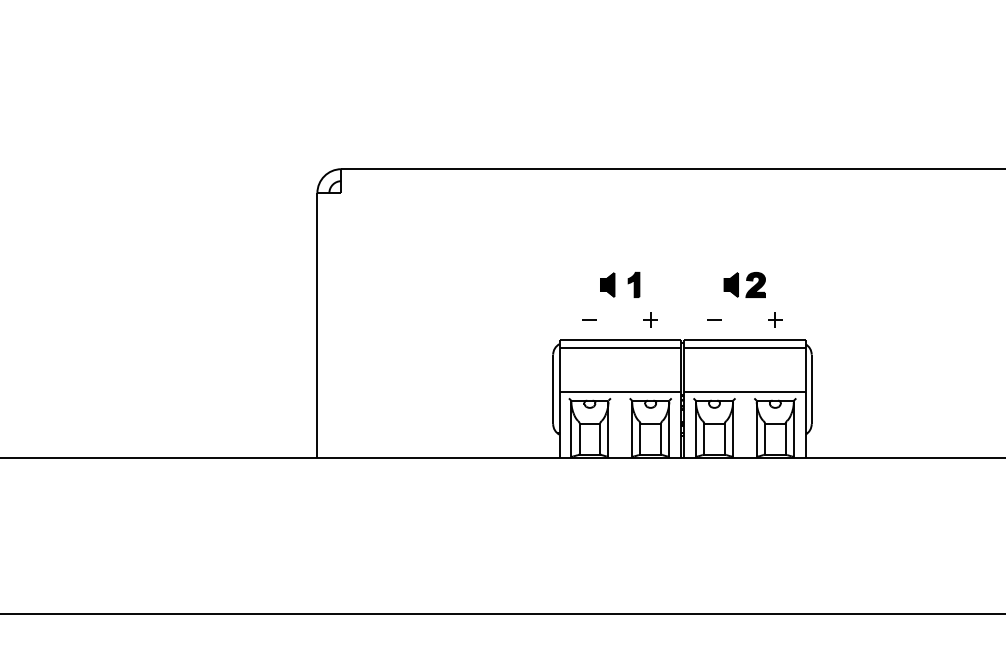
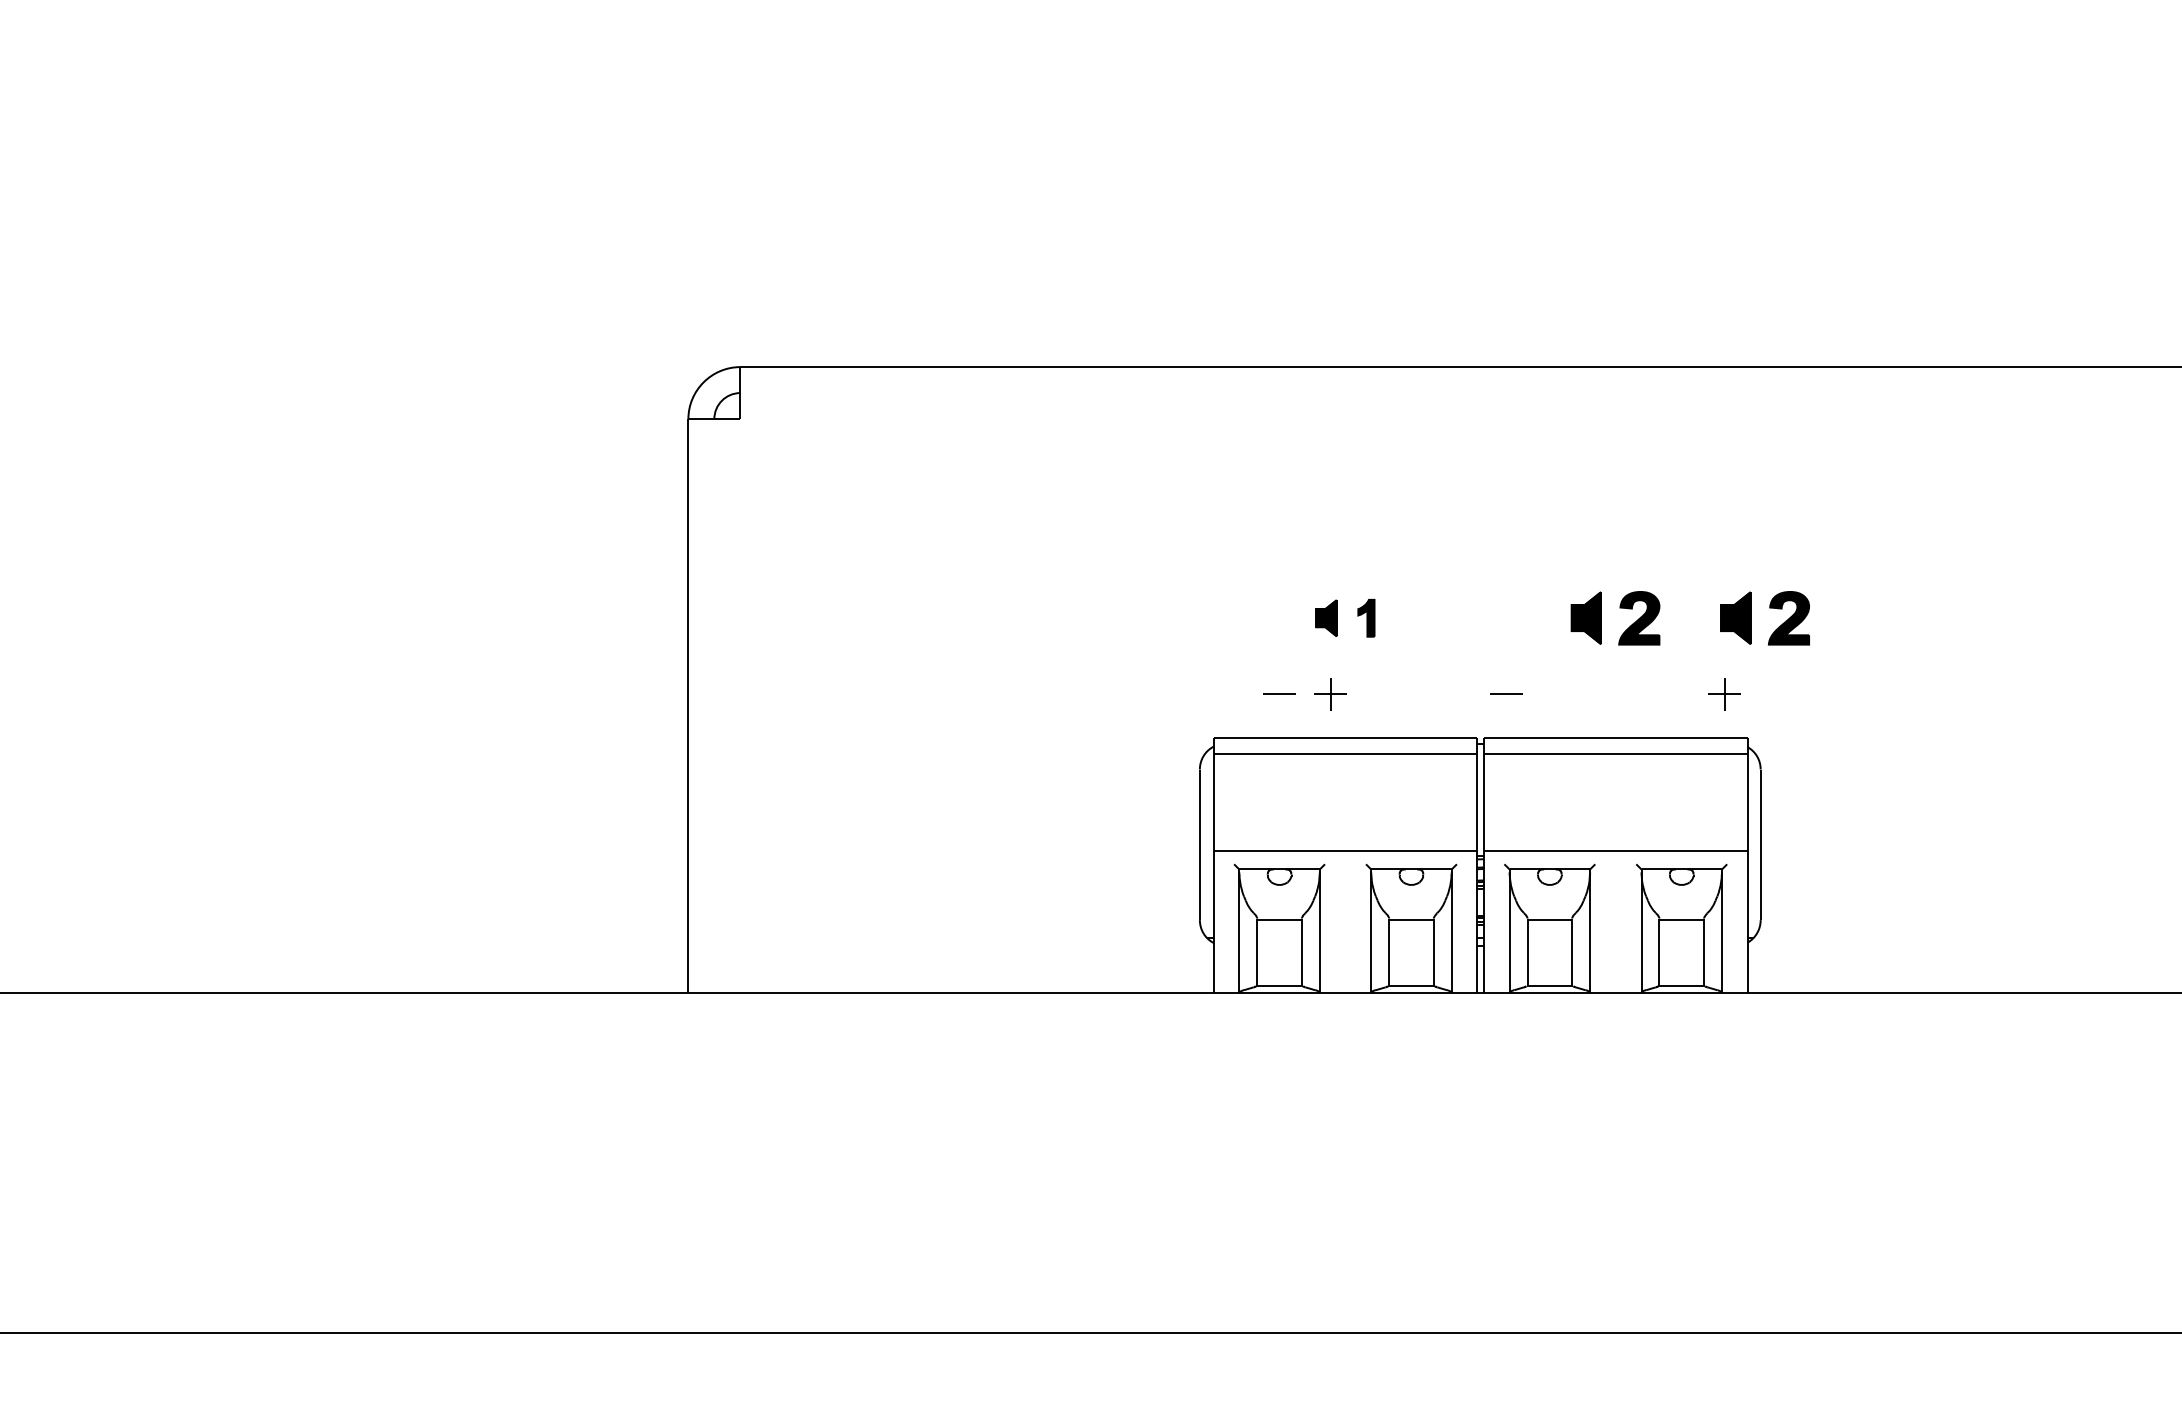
part: (620, 284) -> (1345, 617), size x0.7
part: (813, 284) -> (1764, 617), added
part: (650, 319) -> (1330, 693), moved
line: (714, 319) -> (1506, 693), moved
part: (775, 319) -> (1725, 693), moved

